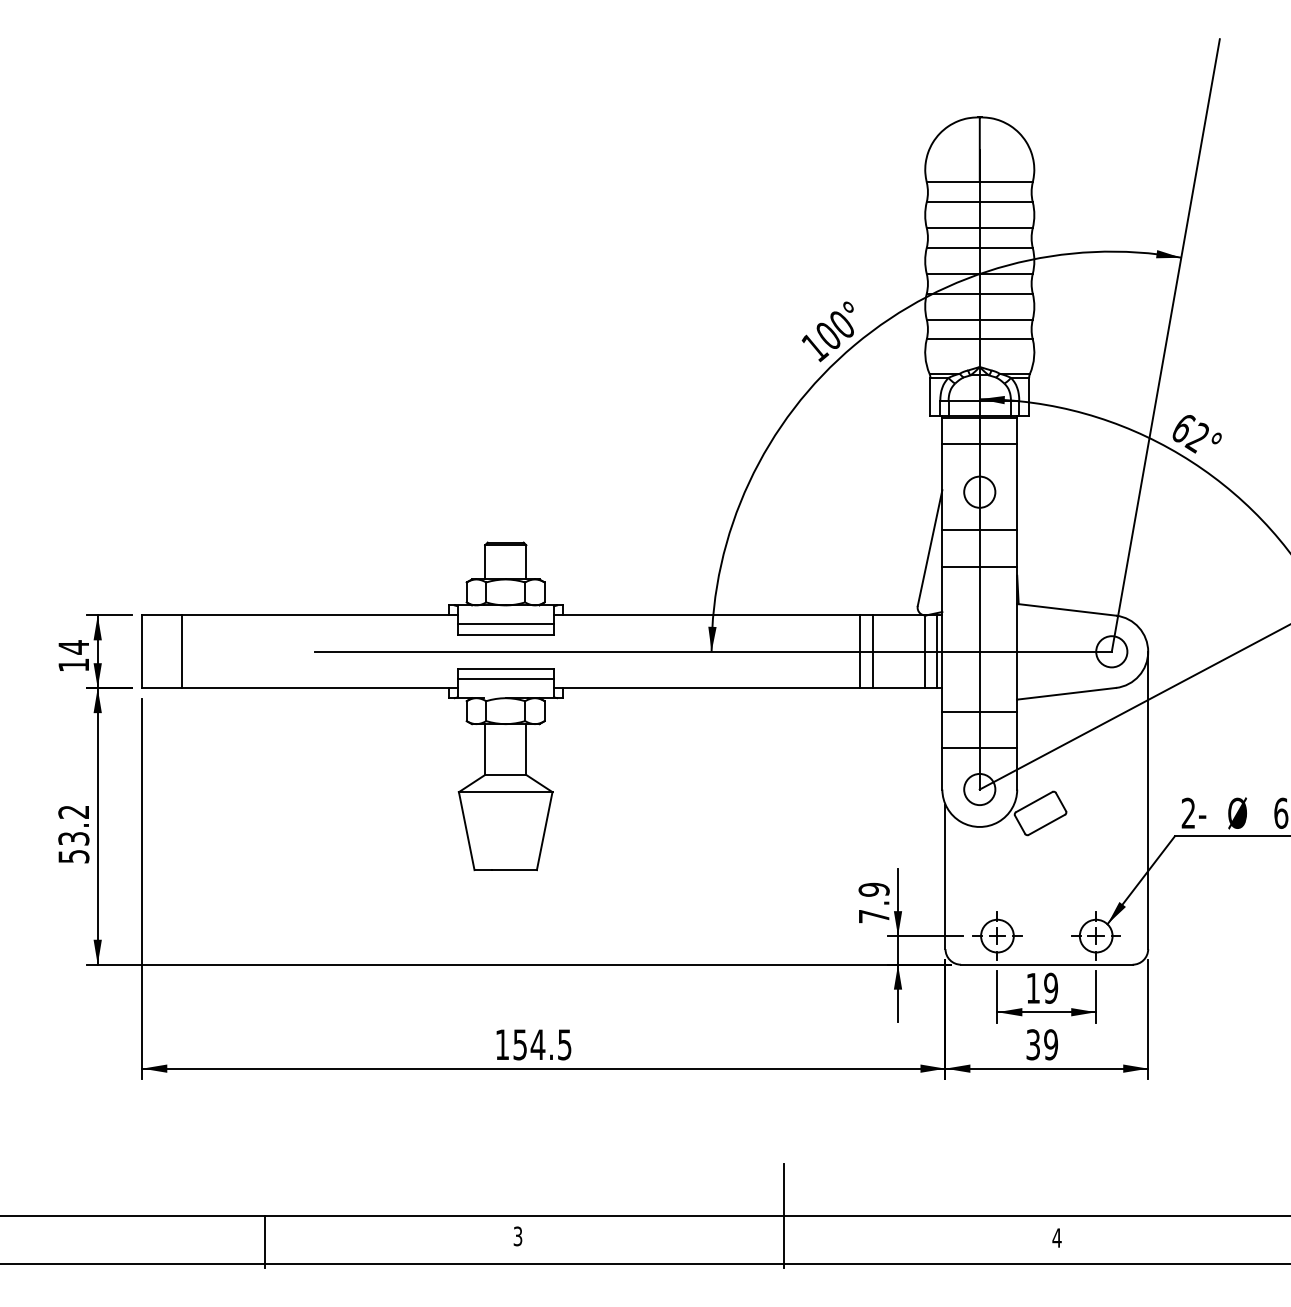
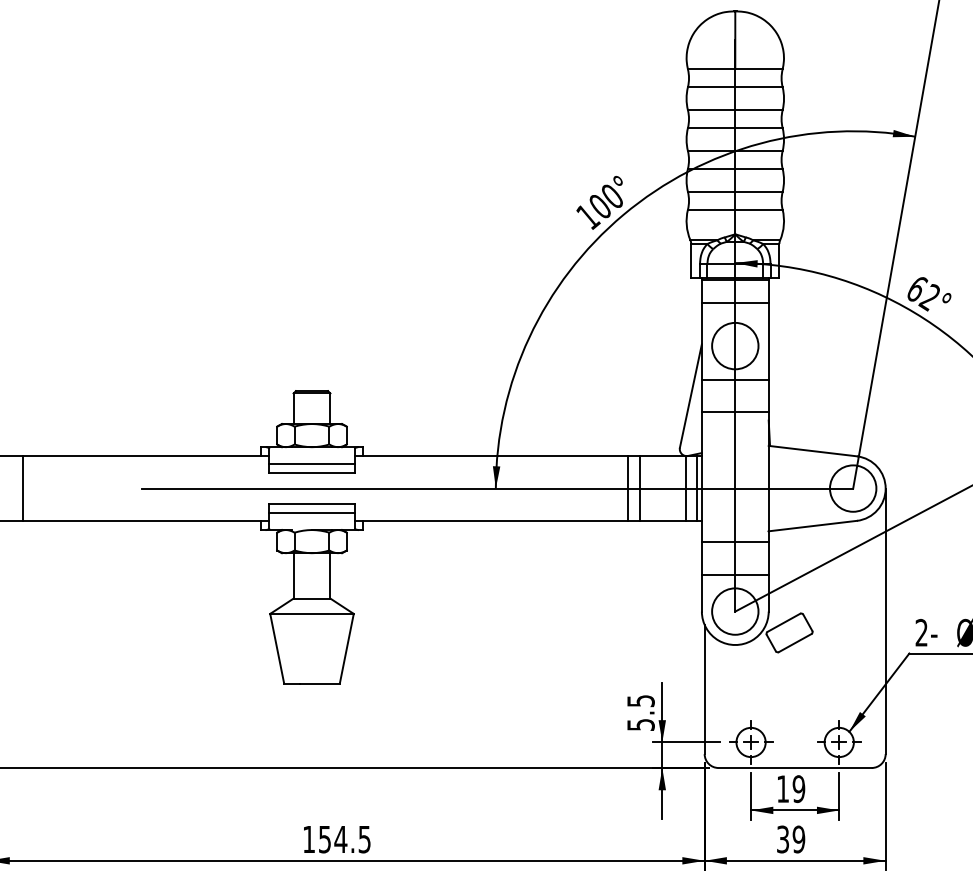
circle: (979, 492) -> (735, 346), size x1.67
circle: (1111, 651) -> (852, 488), size x1.67
circle: (979, 789) -> (735, 611), size x1.67
text: (873, 902) -> (640, 712), 7.9 -> 5.5

